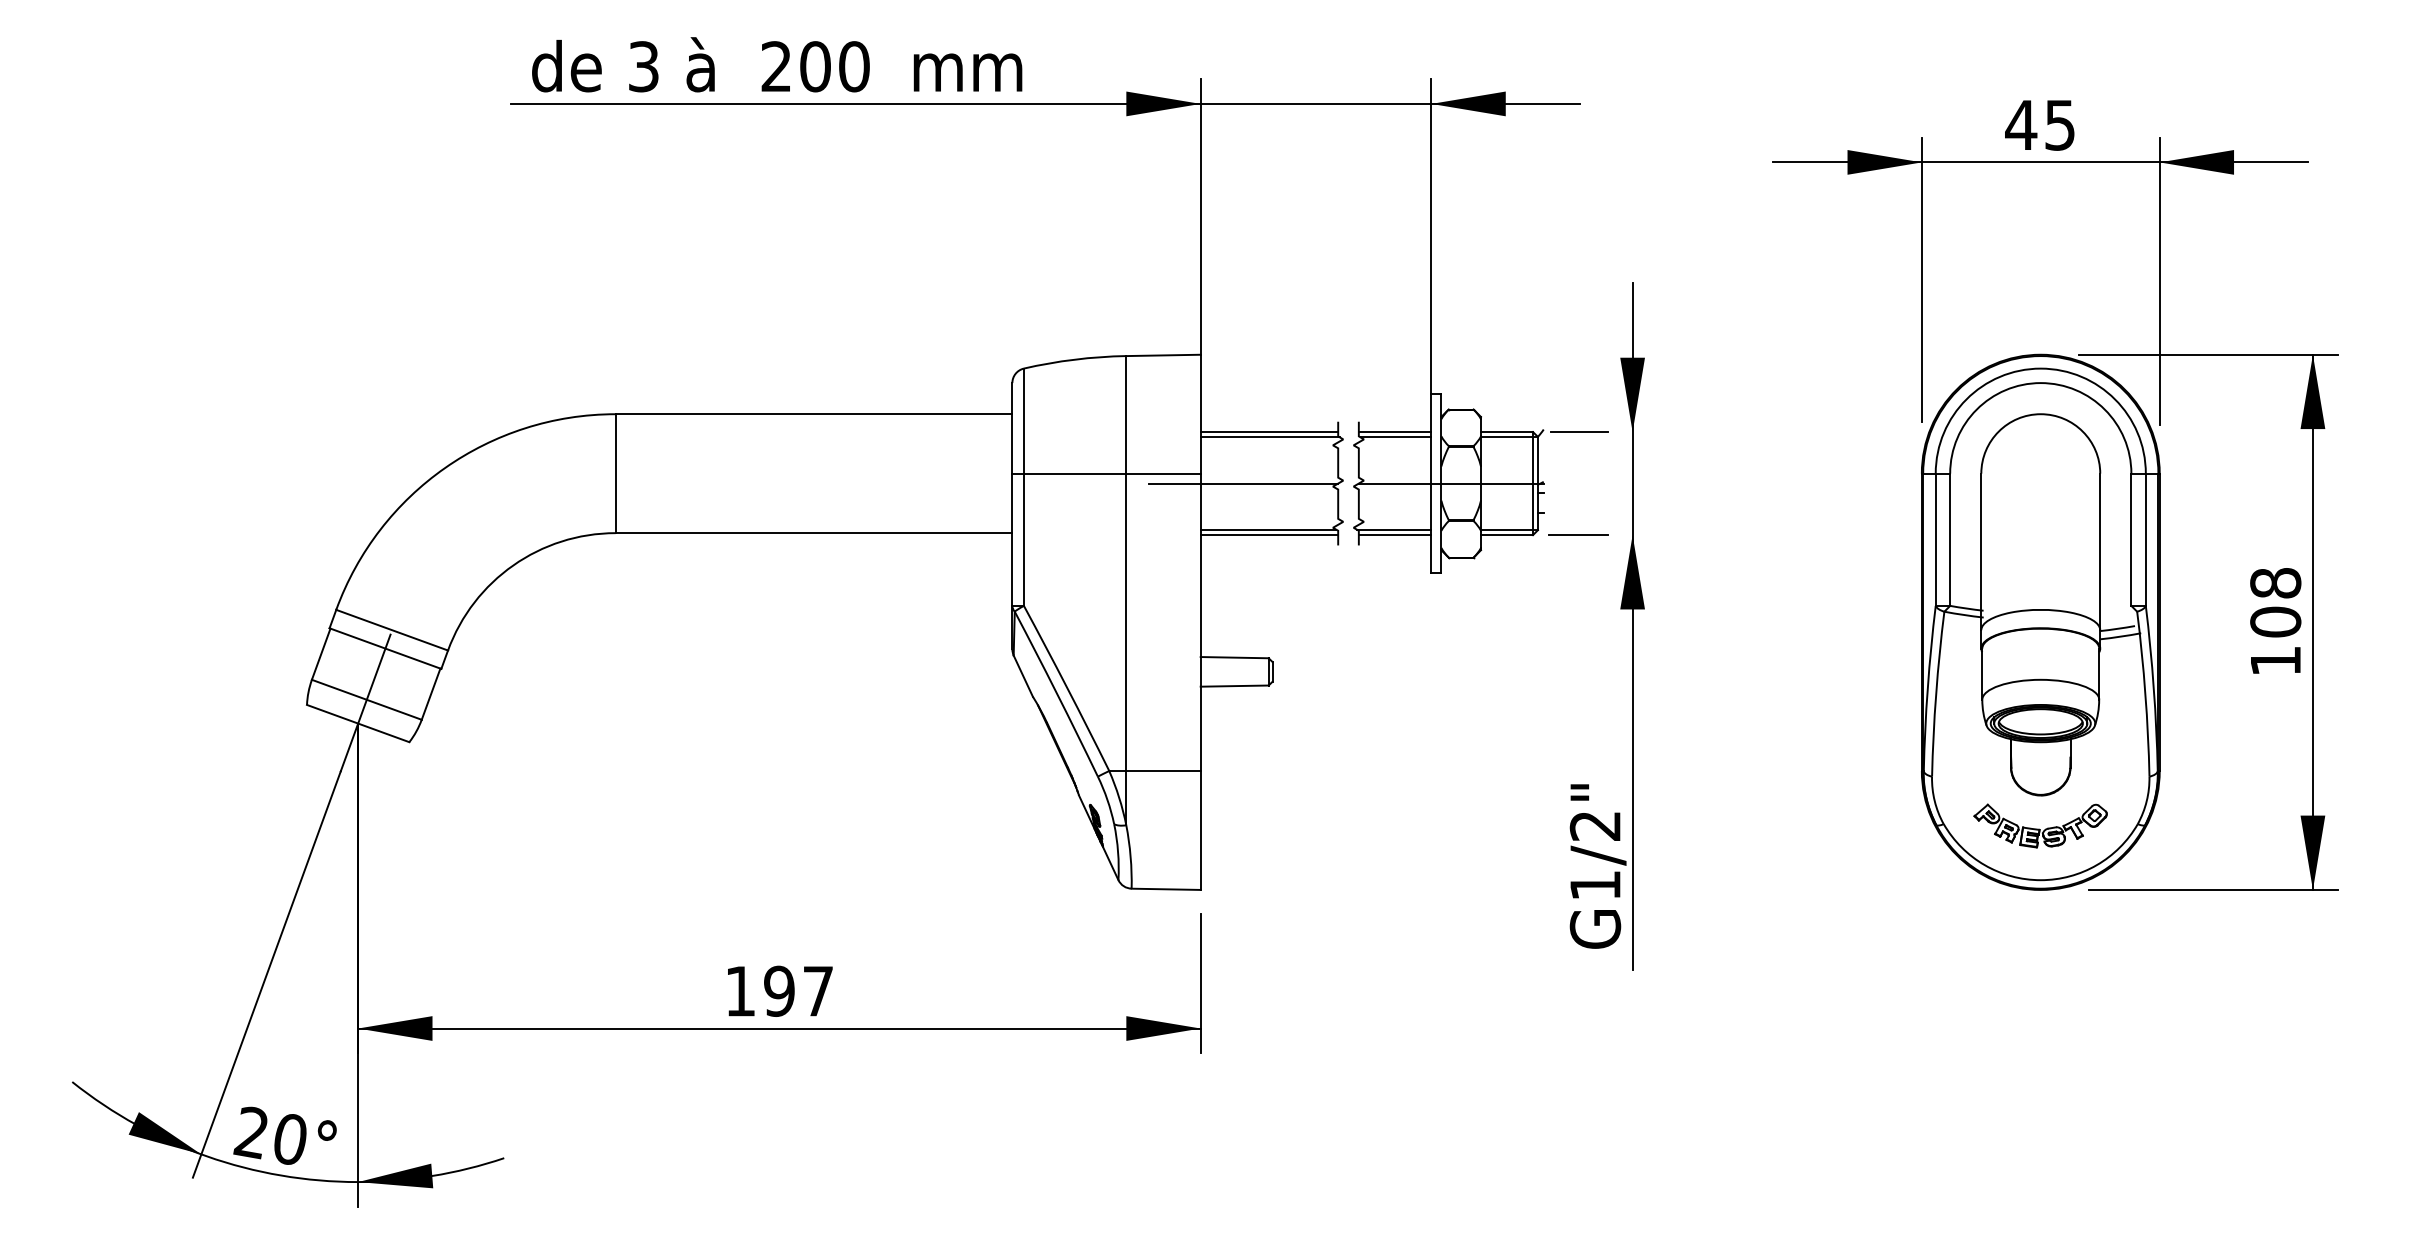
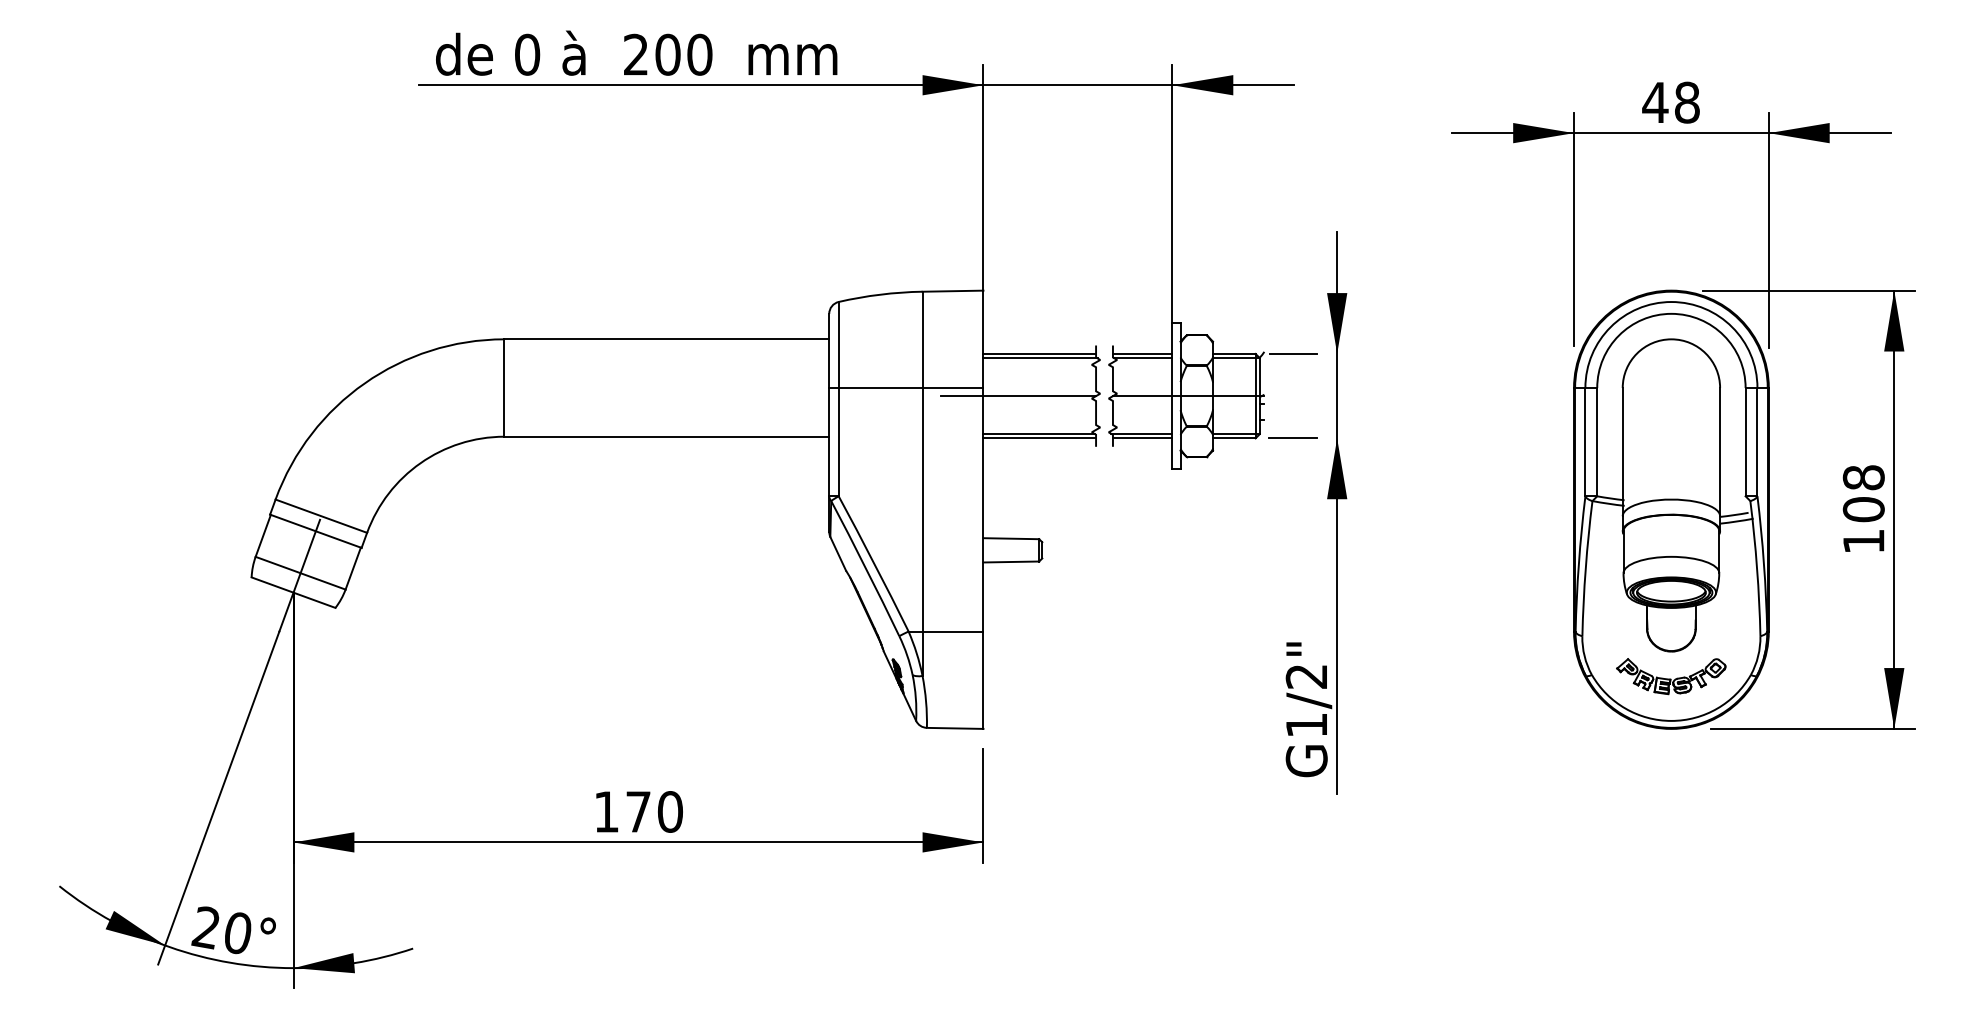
text: (643, 66) -> (527, 54), 3 -> 0
text: (2060, 124) -> (1687, 102), 45 -> 48
text: (798, 990) -> (654, 811), 197 -> 170

